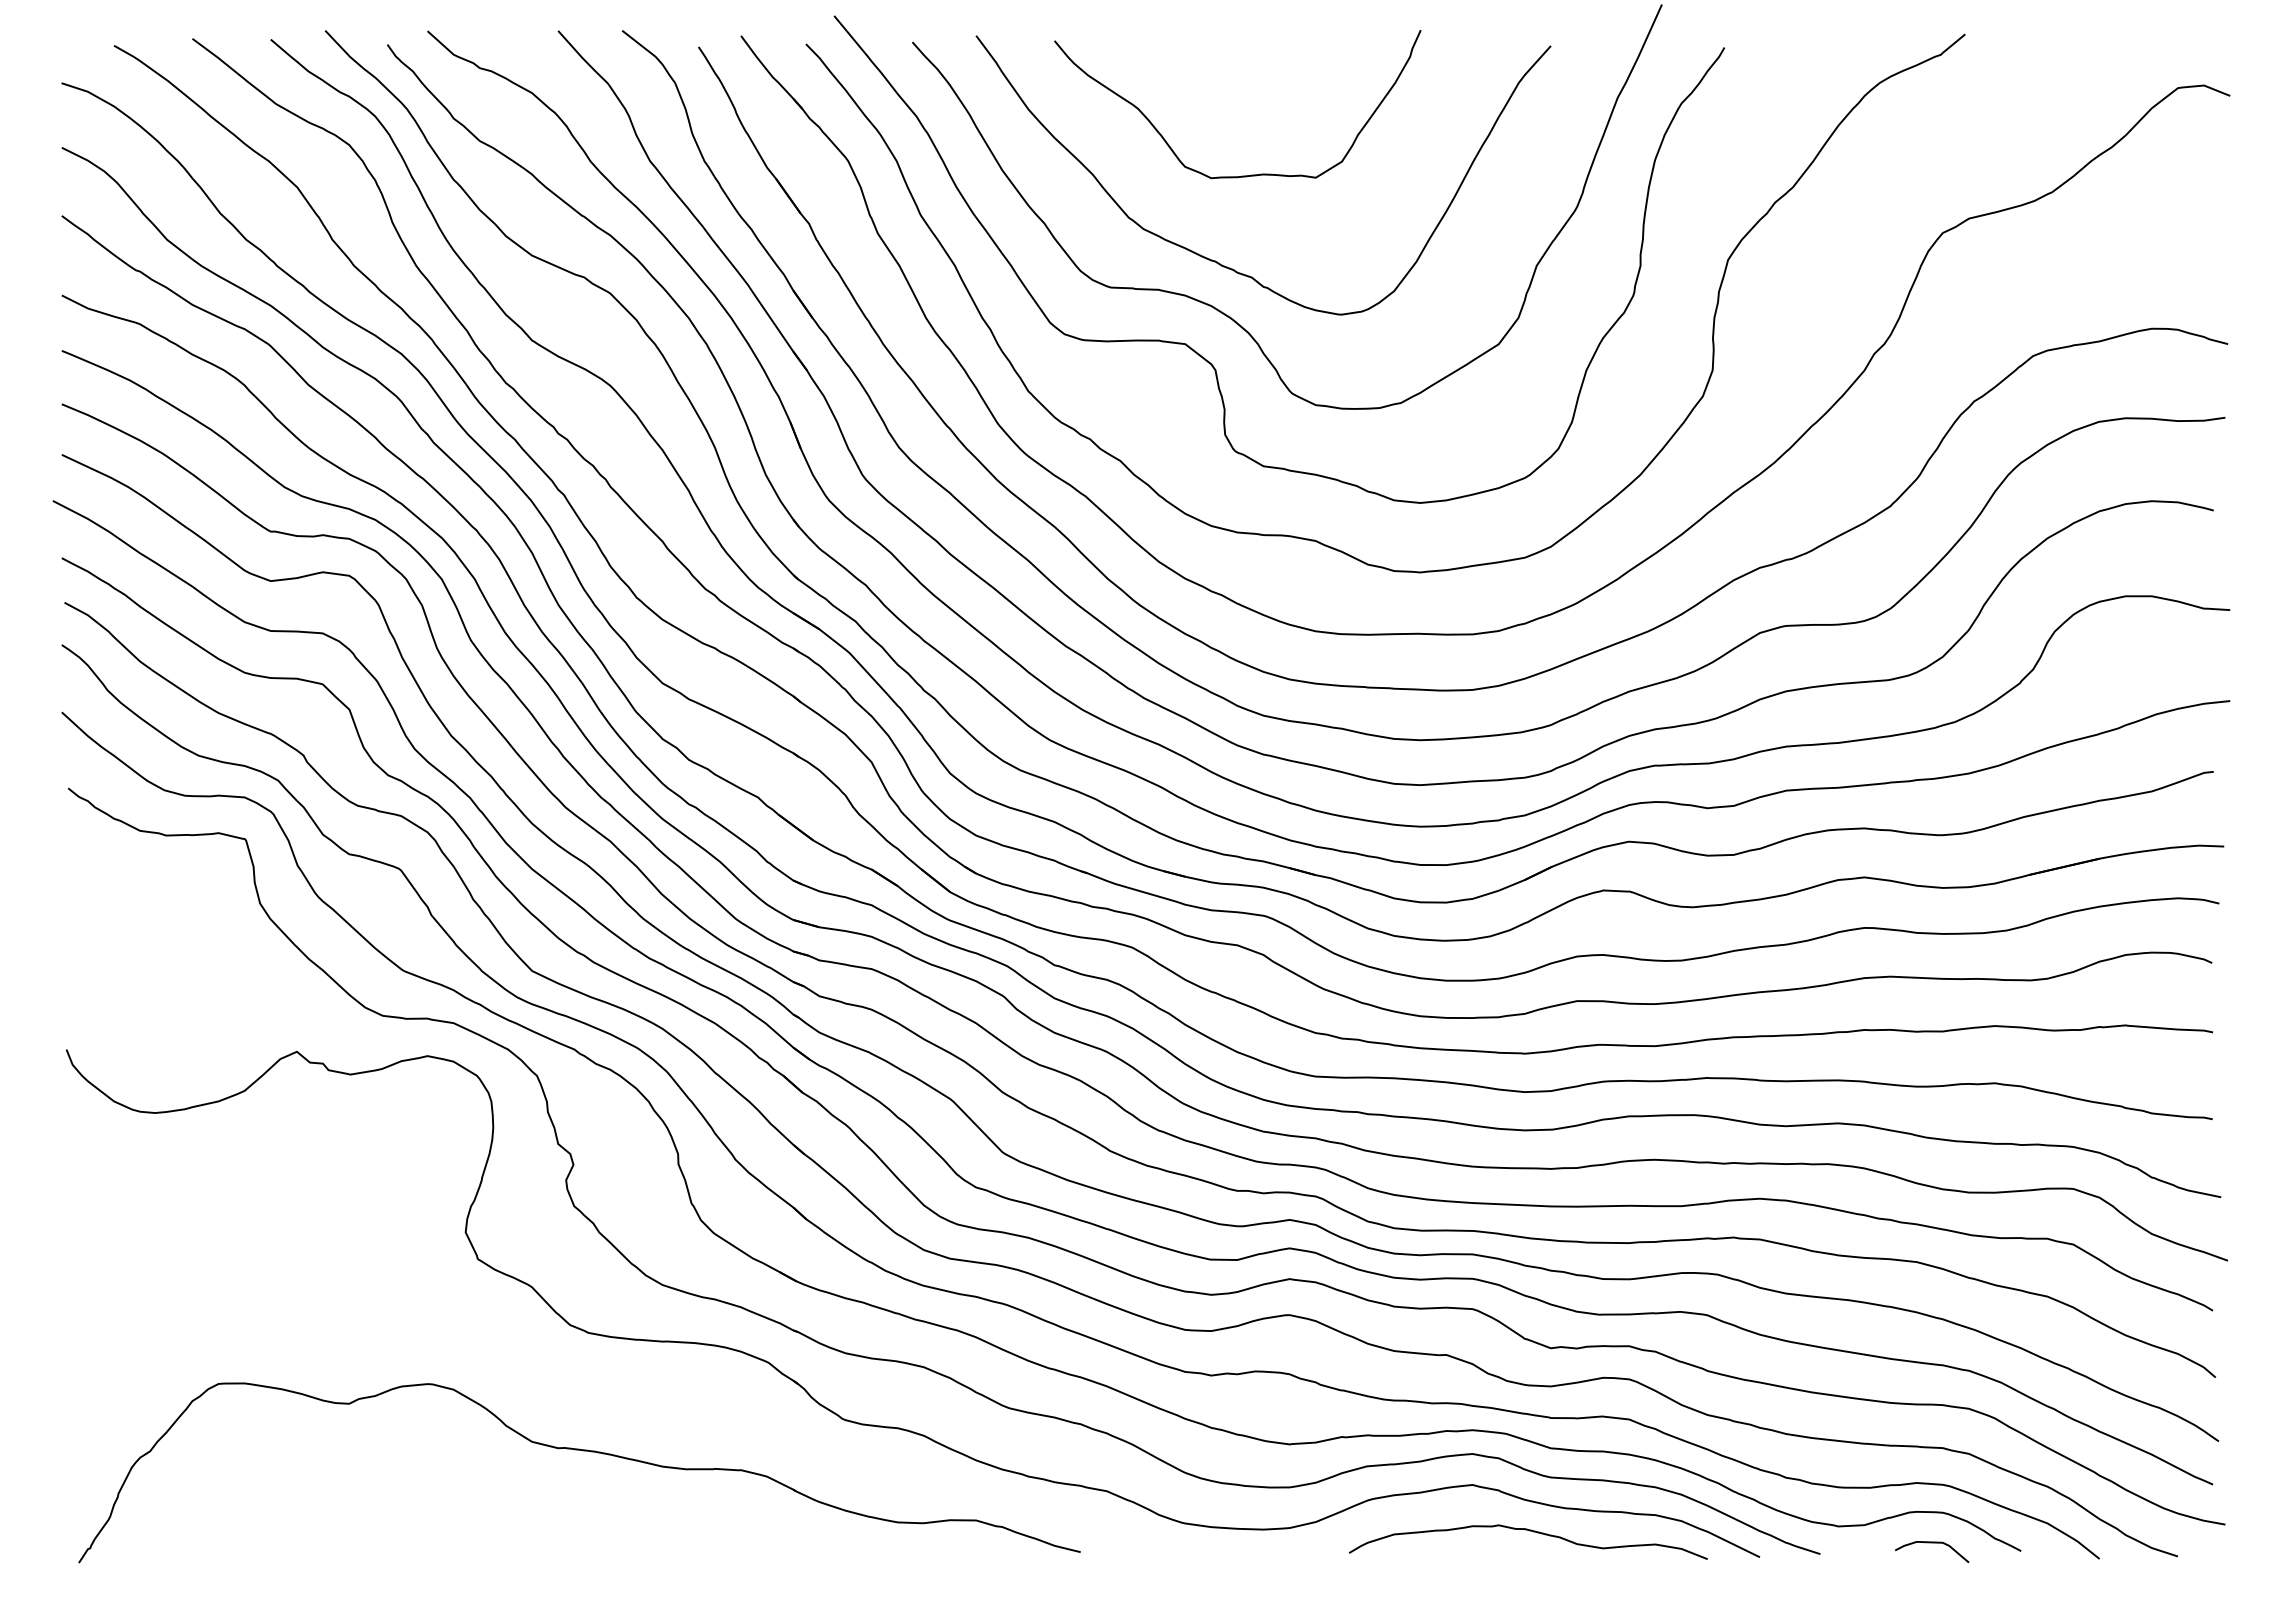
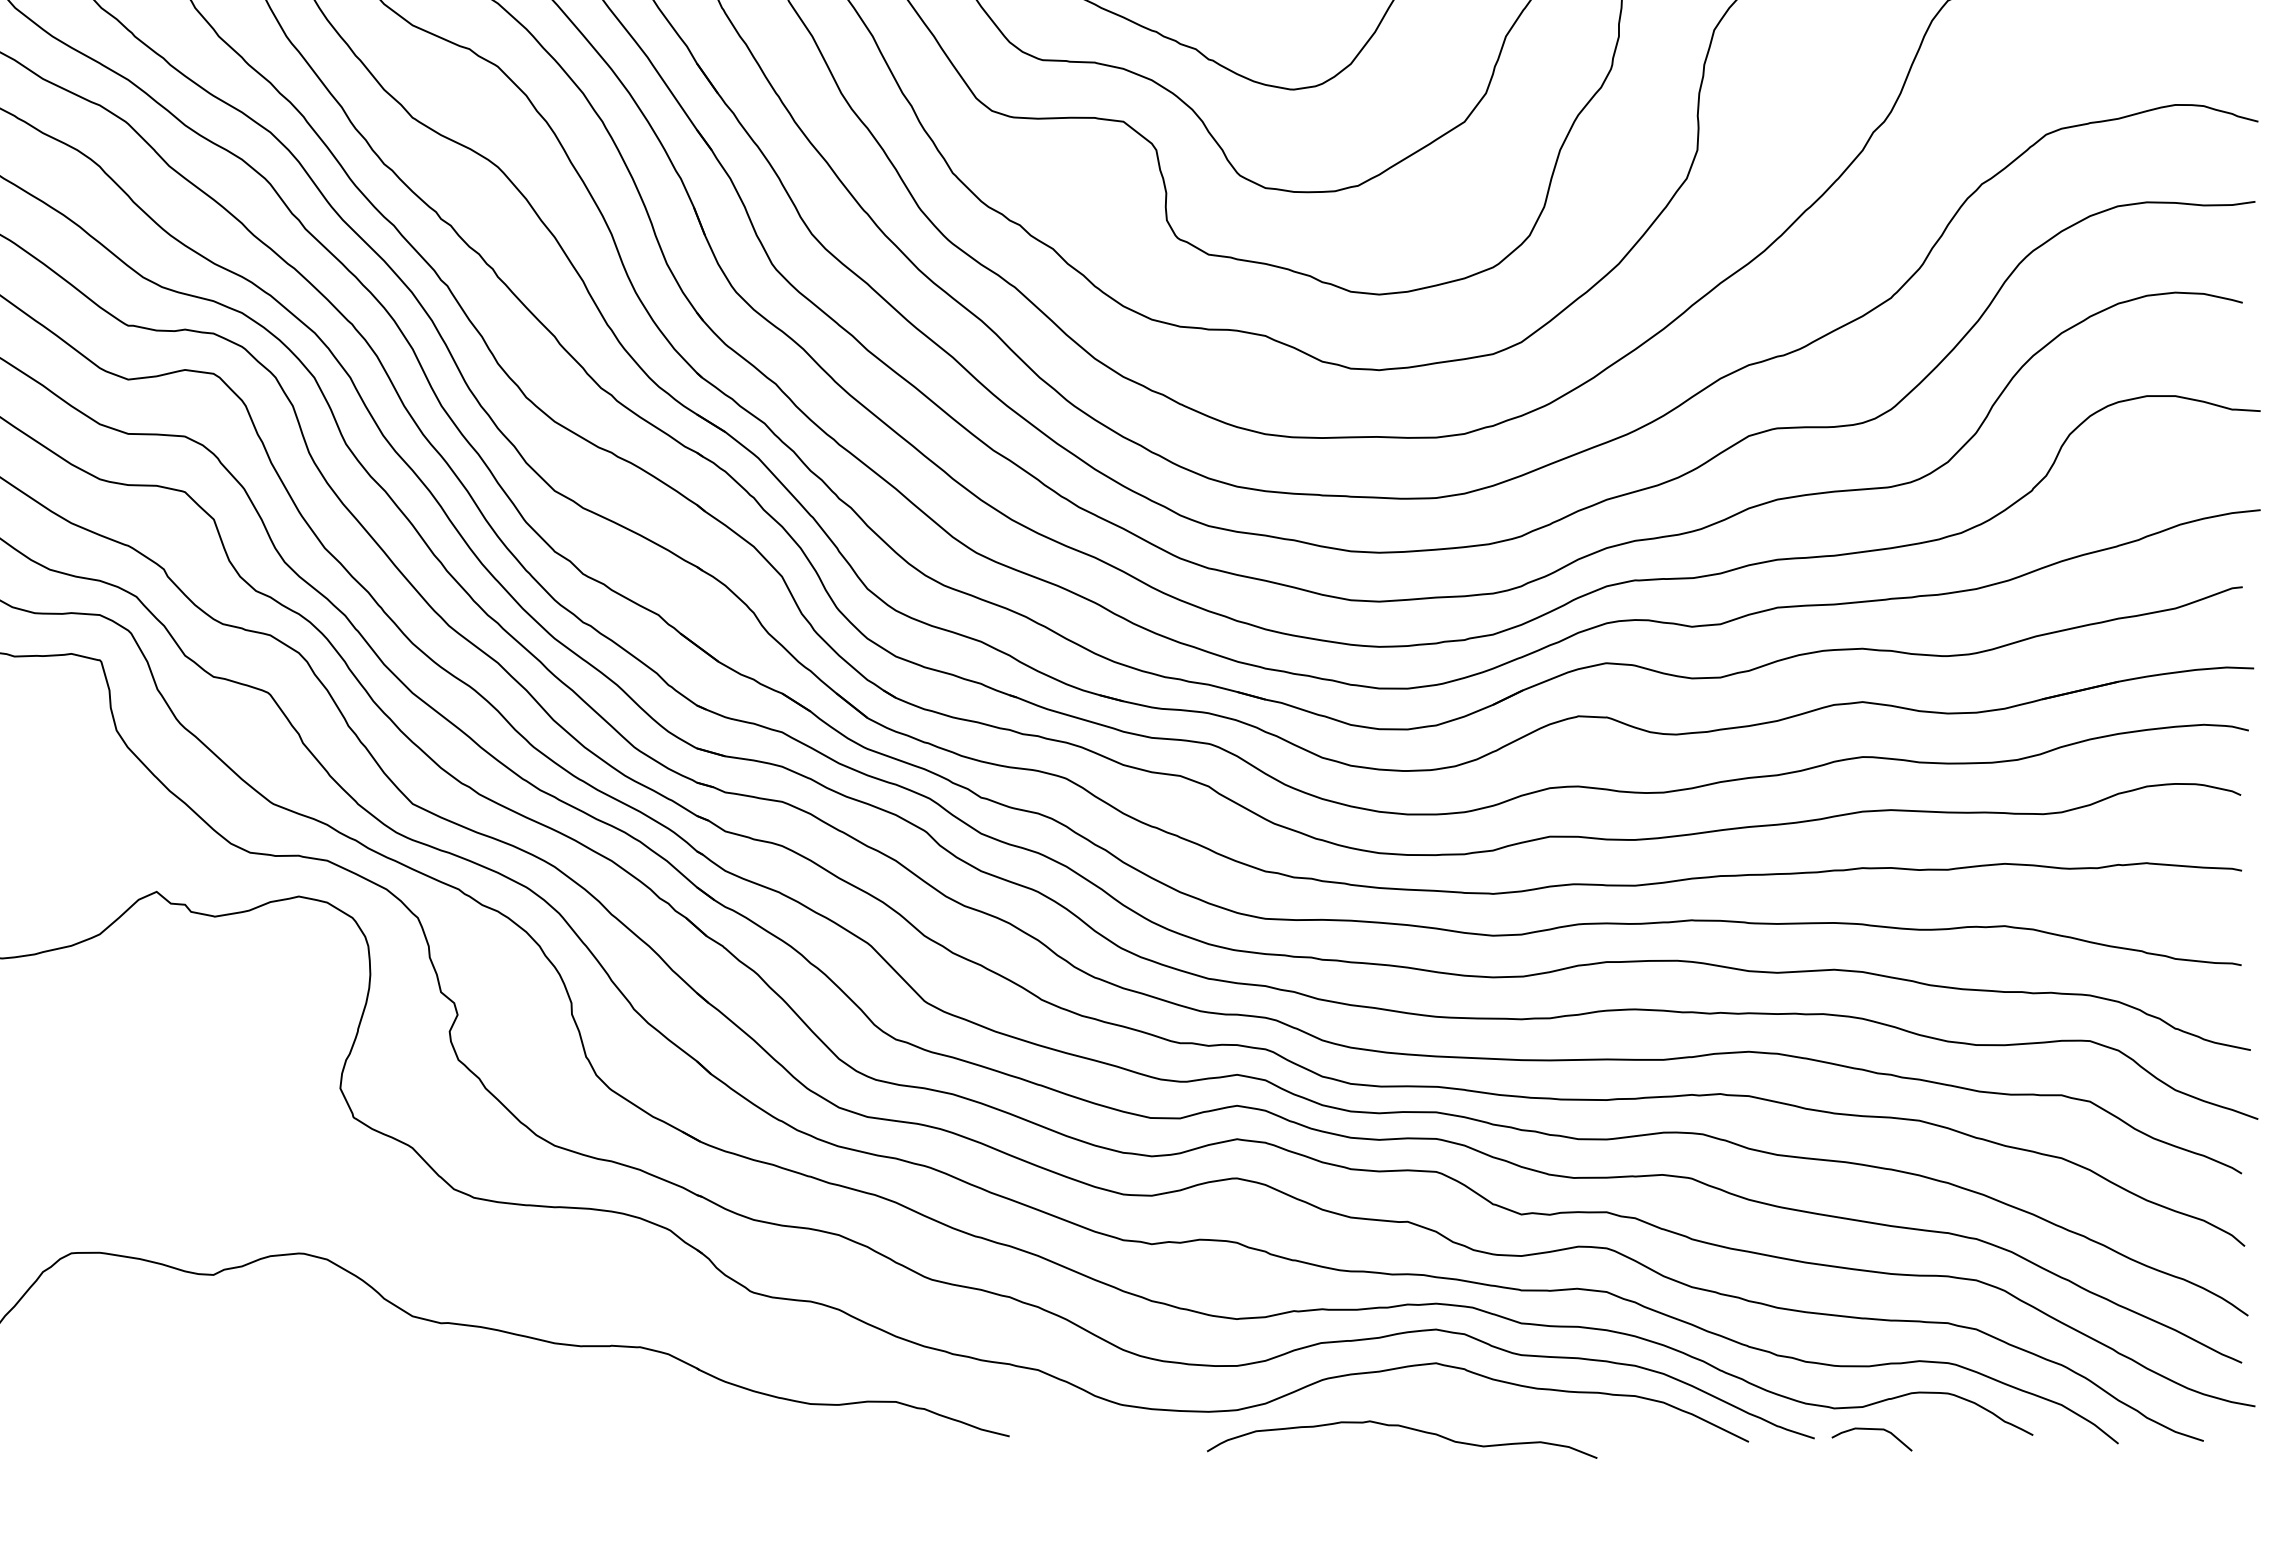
curve: (1529, 1531) -> (1403, 1428), moved
curve: (1932, 1543) -> (1872, 1430), moved

